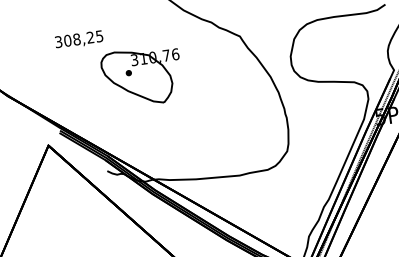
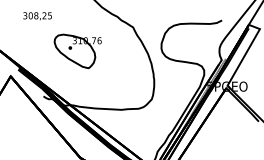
part: (141, 77) -> (77, 51), moved

